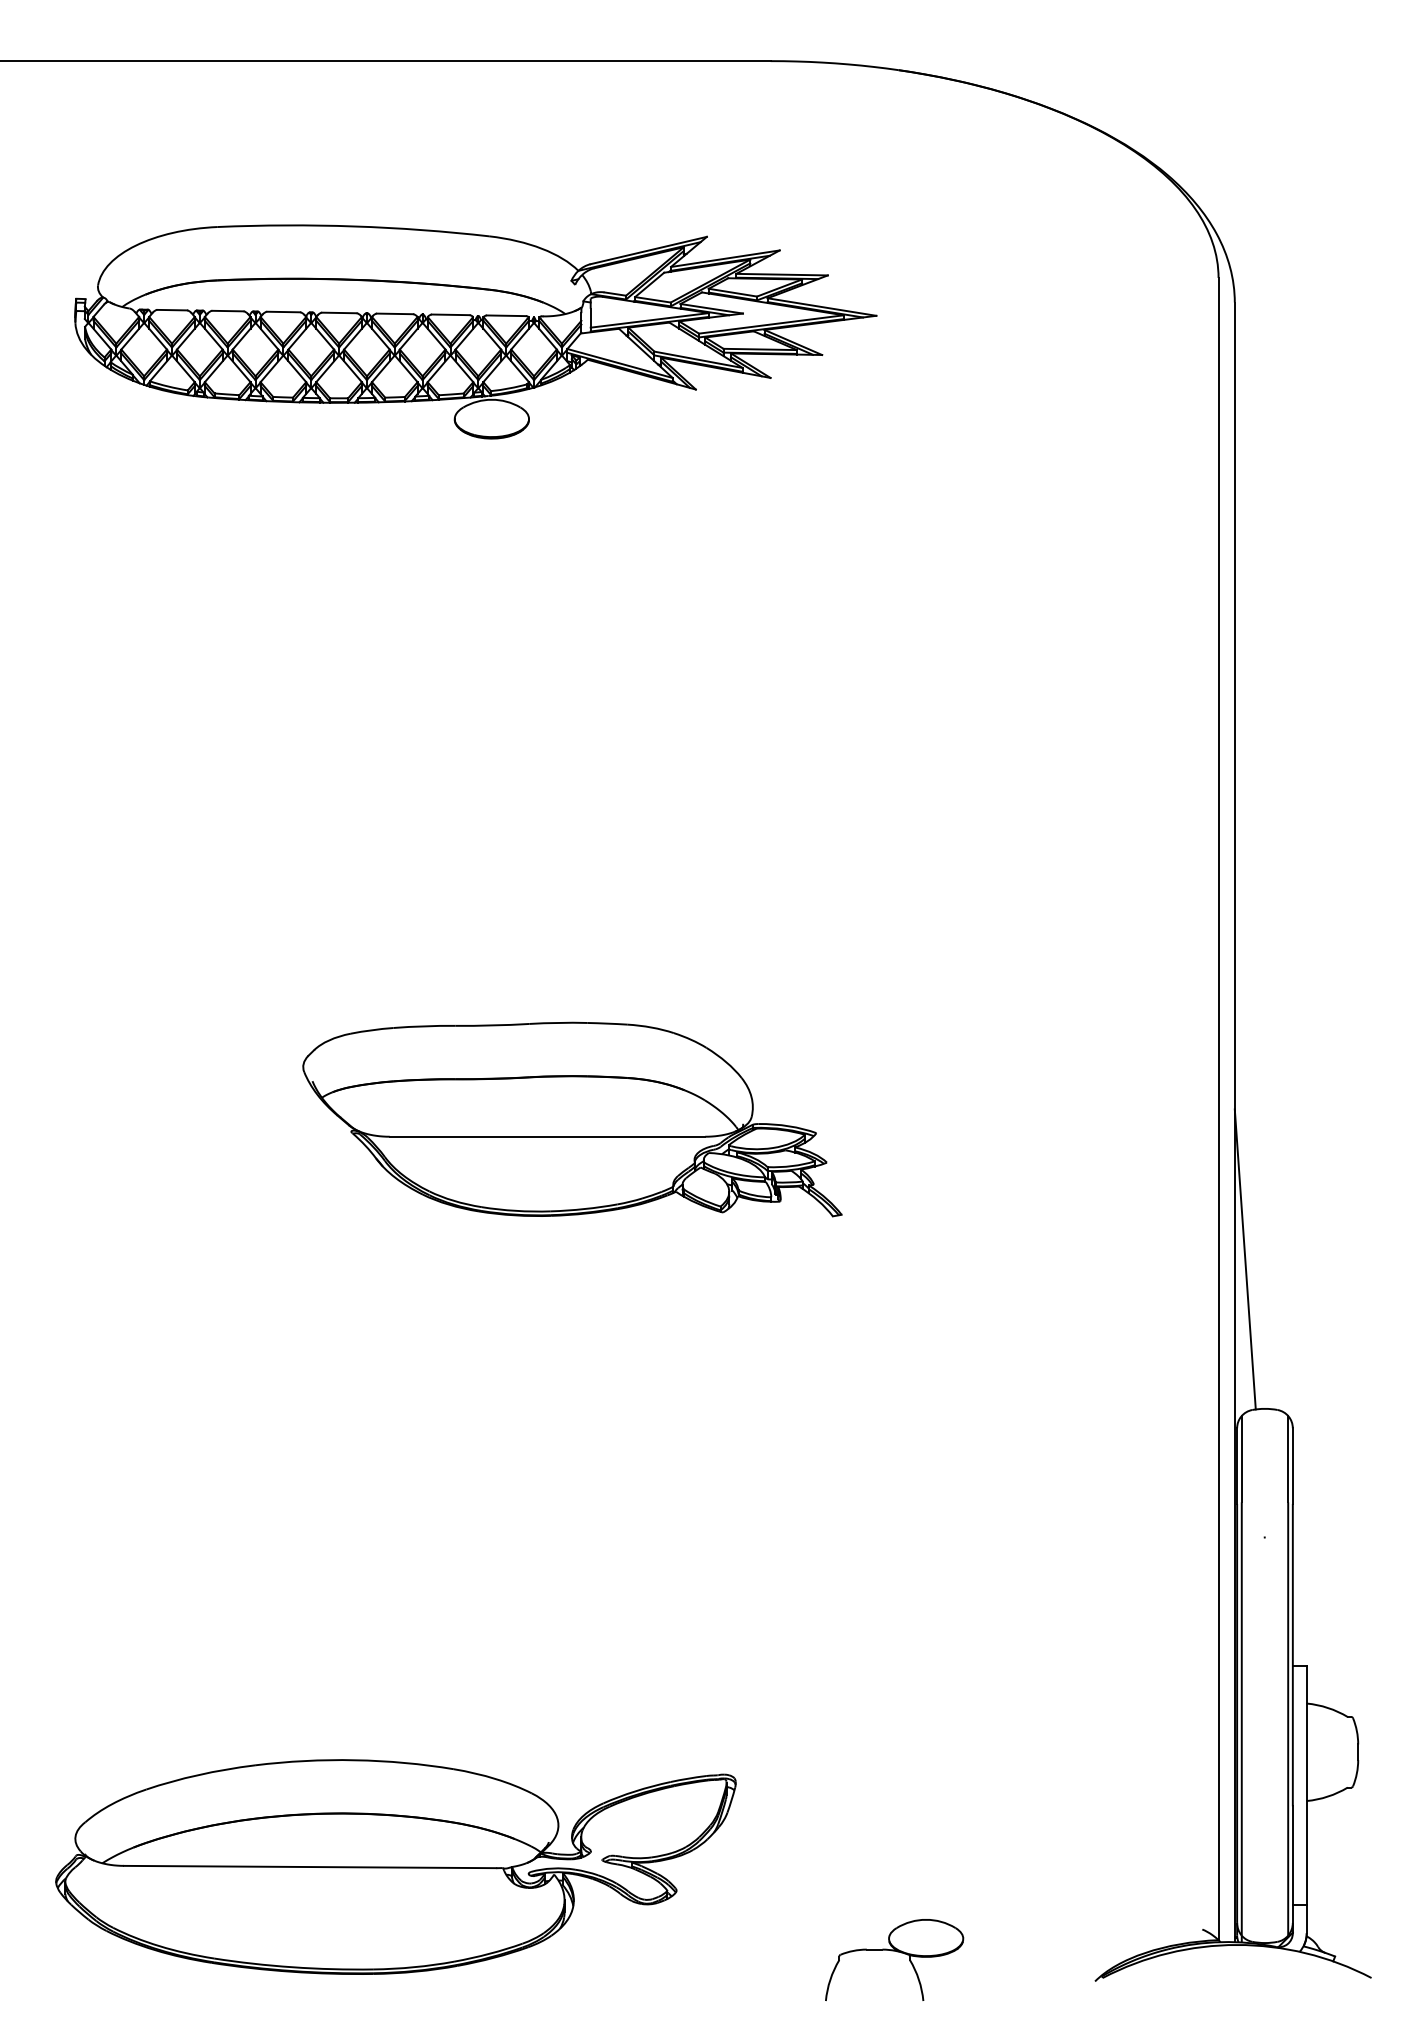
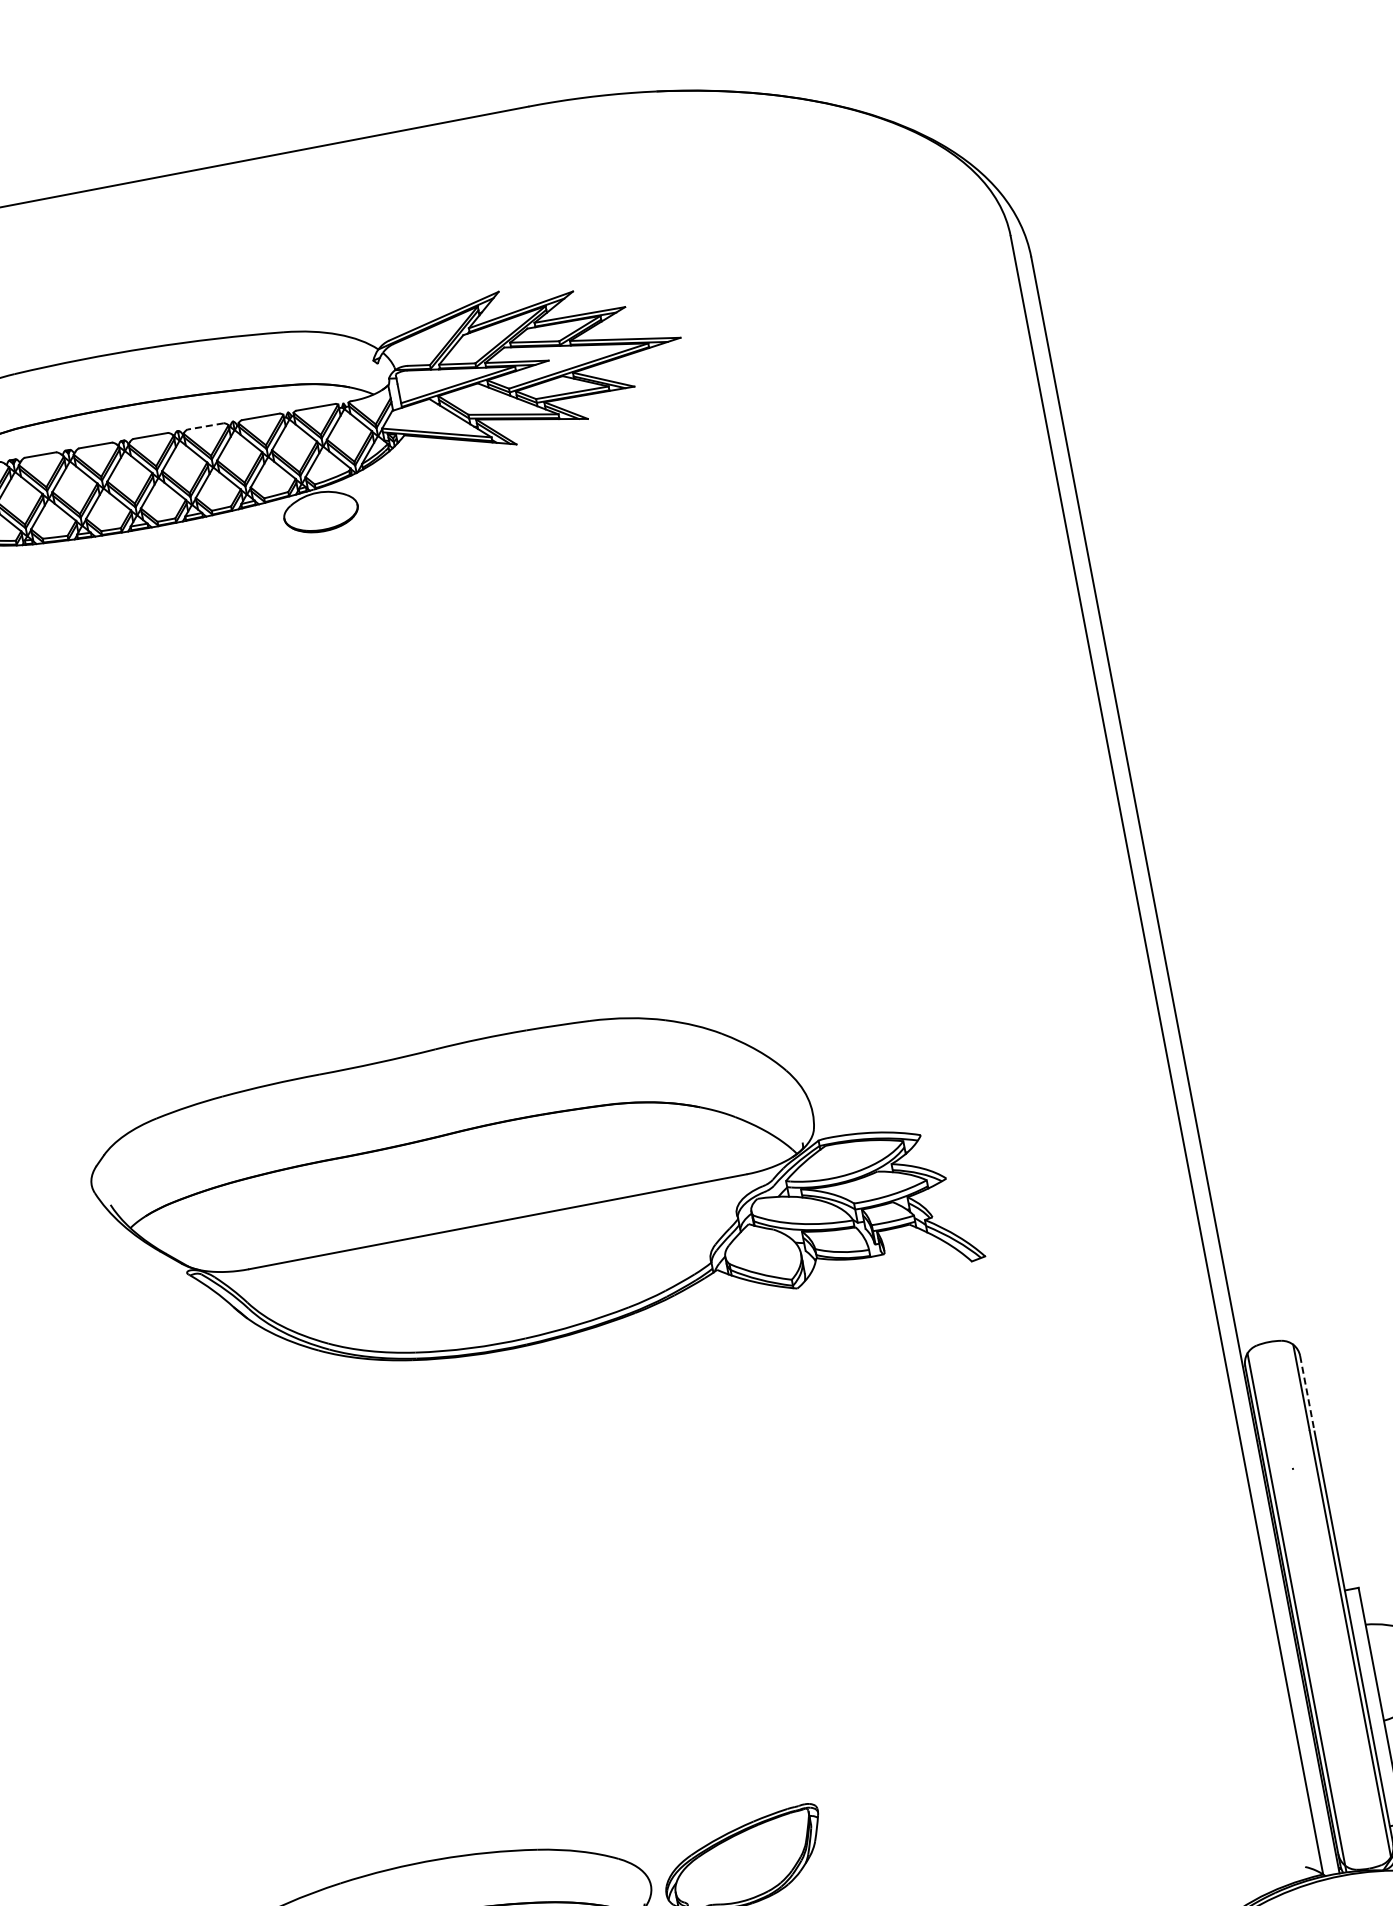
line: (394, 313) -> (205, 426), solid -> dashed
part: (572, 1119) -> (532, 1187), size x1.6
line: (1244, 1259) -> (1220, 1198), removed
line: (1292, 1466) -> (1307, 1393), solid -> dashed

